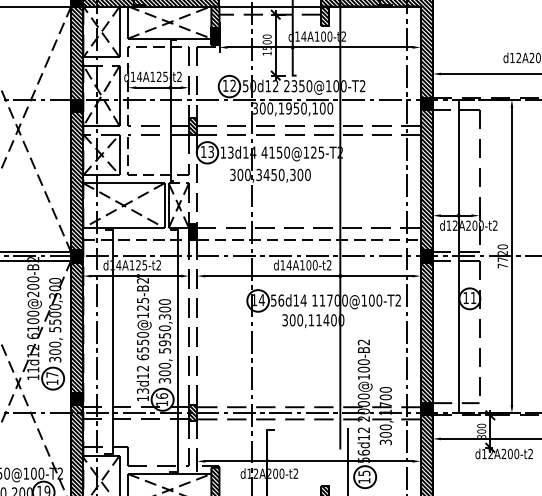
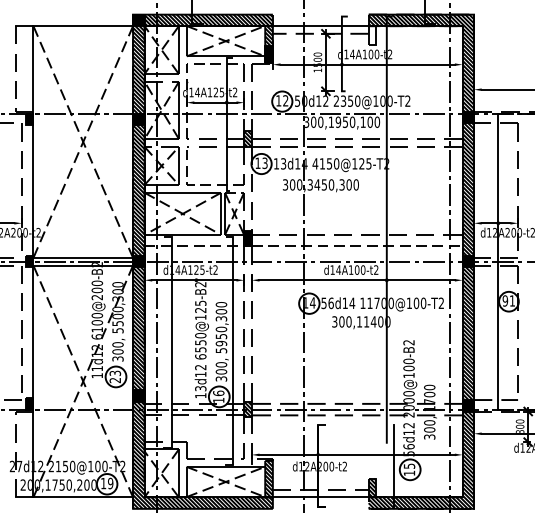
hatch: (325, 16) -> (372, 35), removed
text: (466, 297) -> (505, 300), 11 -> 91
text: (52, 378) -> (115, 376), 17 -> 23

